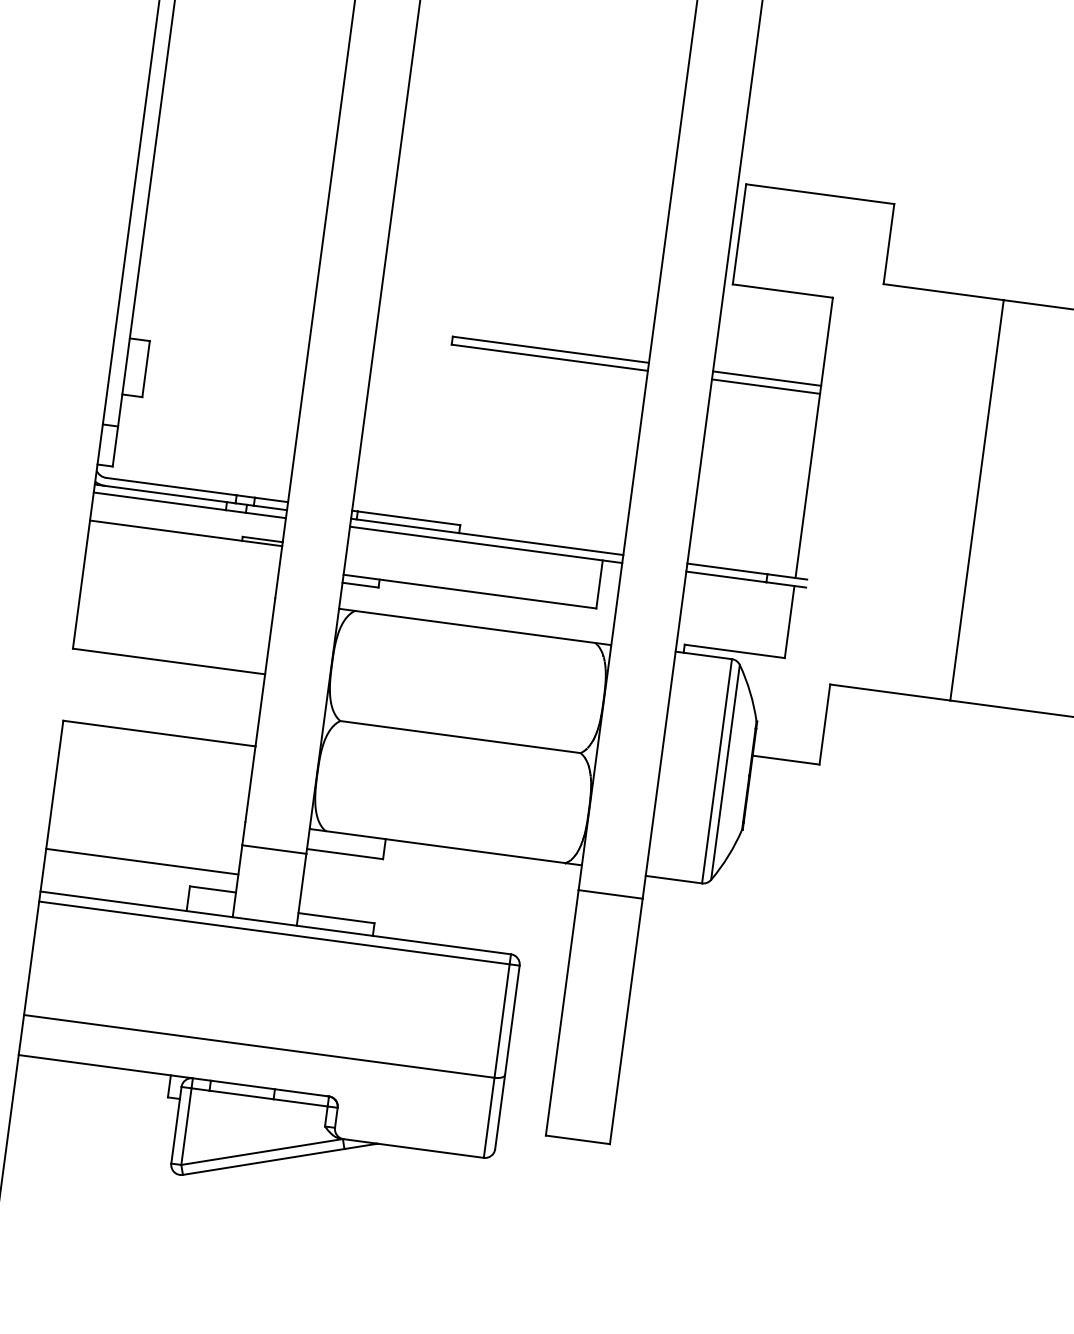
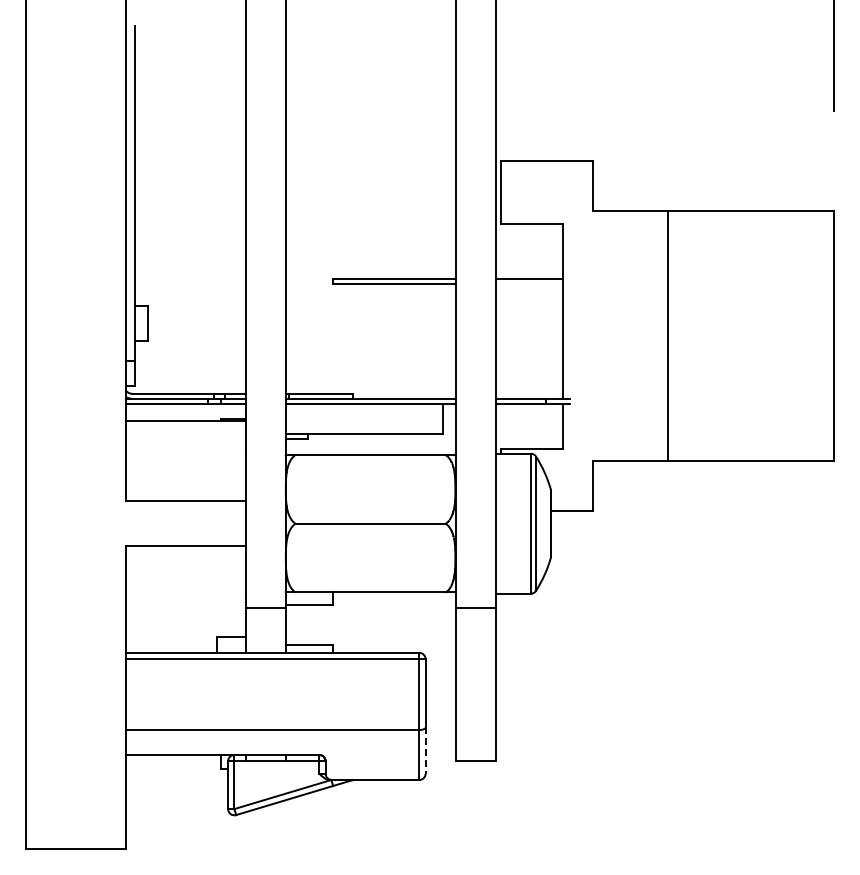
line: (766, 386) -> (529, 283), removed
line: (142, 862) -> (185, 626), removed
line: (499, 1113) -> (425, 751), solid -> dashed

